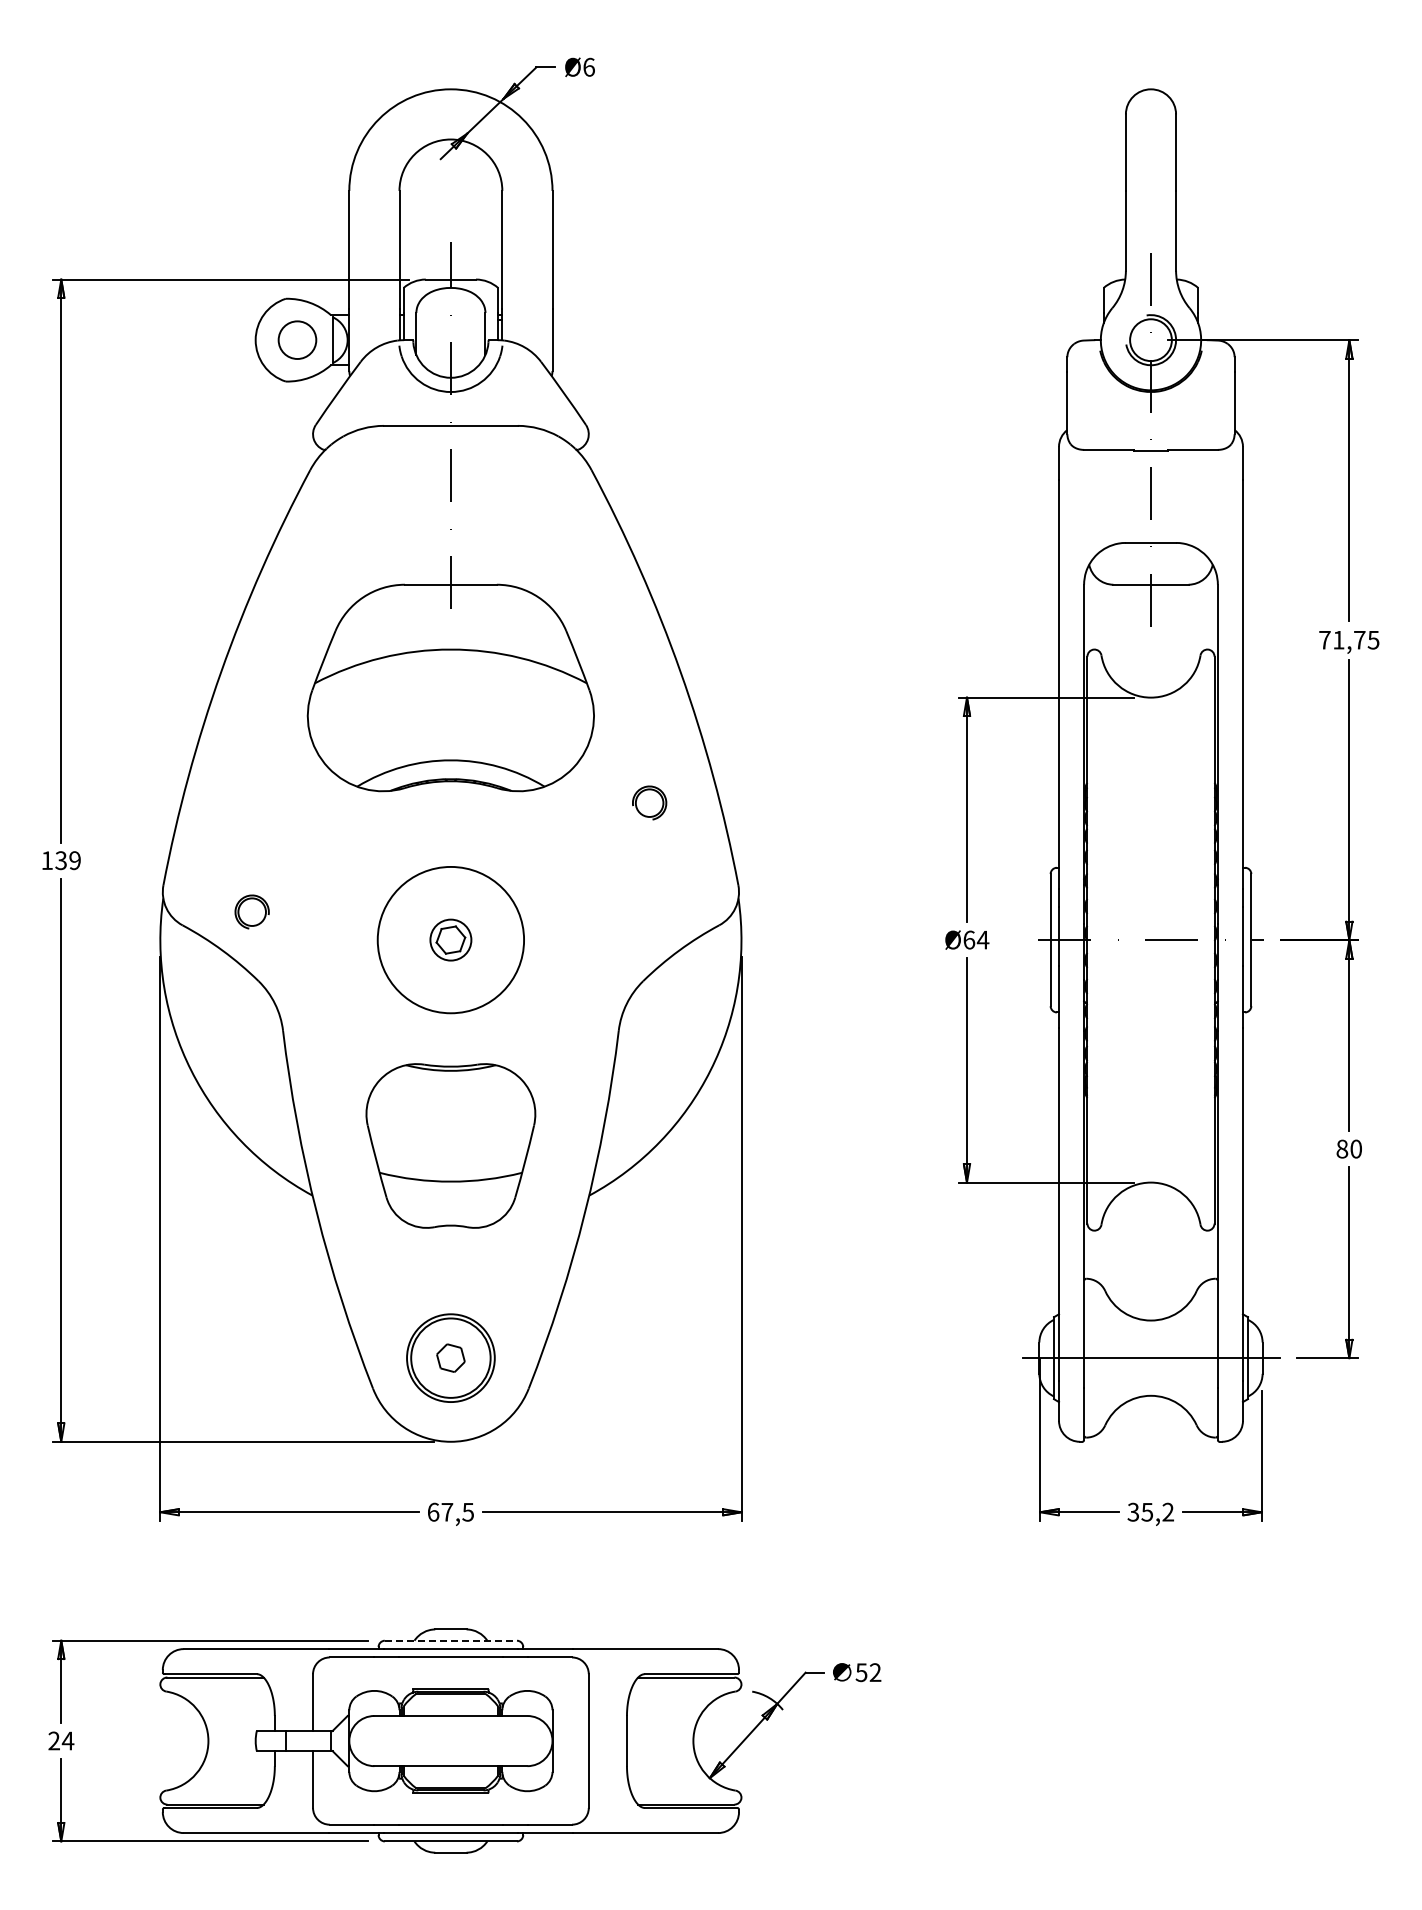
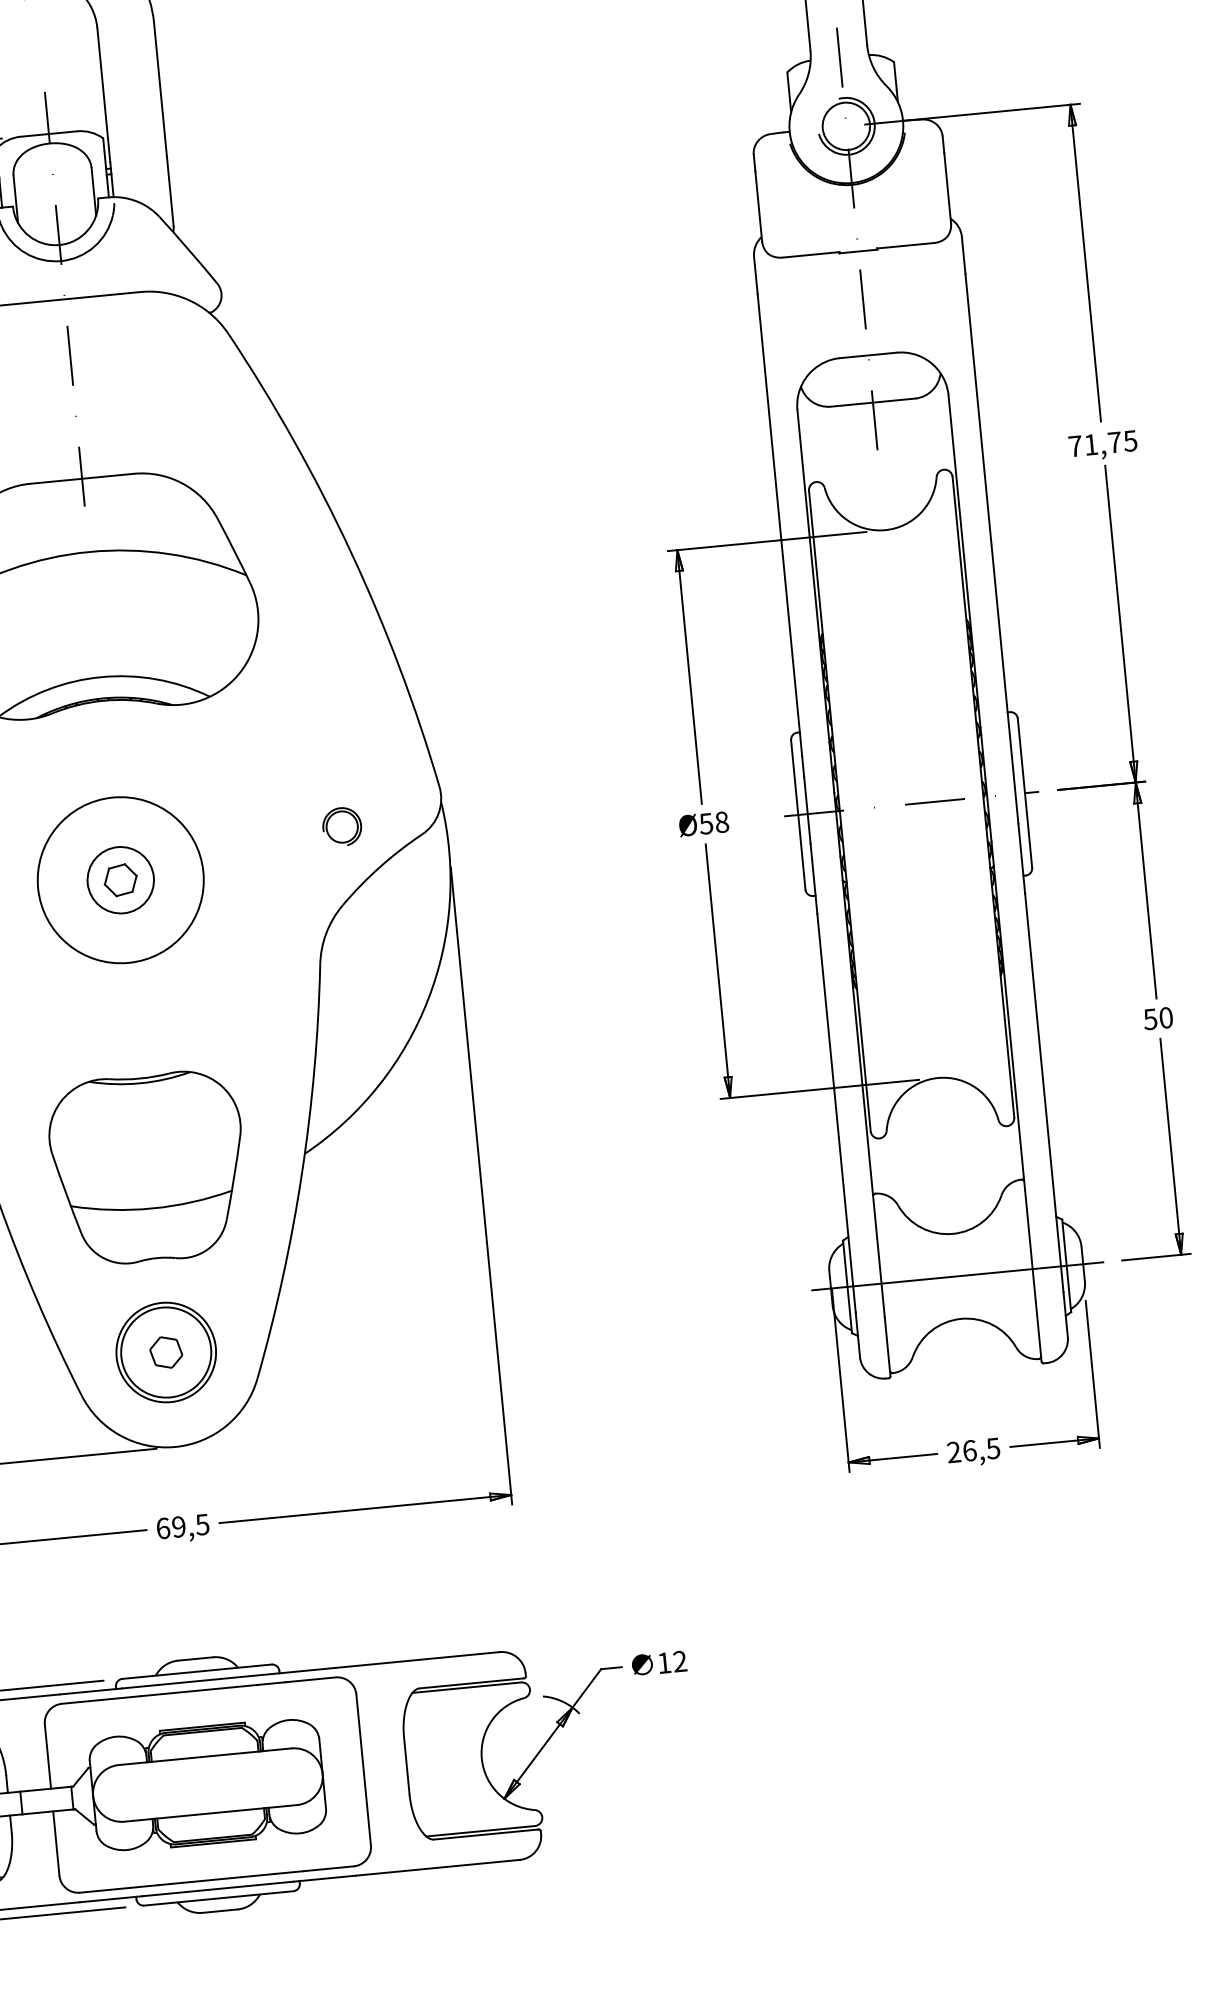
part: (649, 802) -> (342, 826), moved
circle: (450, 939) -> (120, 879), size x1.43
text: (976, 939) -> (714, 822), Ø64 -> Ø58
part: (450, 1145) -> (147, 1167), moved
text: (1342, 1148) -> (1150, 1018), 80 -> 50
text: (447, 1511) -> (179, 1526), 67,5 -> 69,5
text: (1150, 1511) -> (973, 1449), 35,2 -> 26,5
line: (451, 1640) -> (197, 1671), dashed -> solid
text: (861, 1672) -> (664, 1662), 52 -> 12

